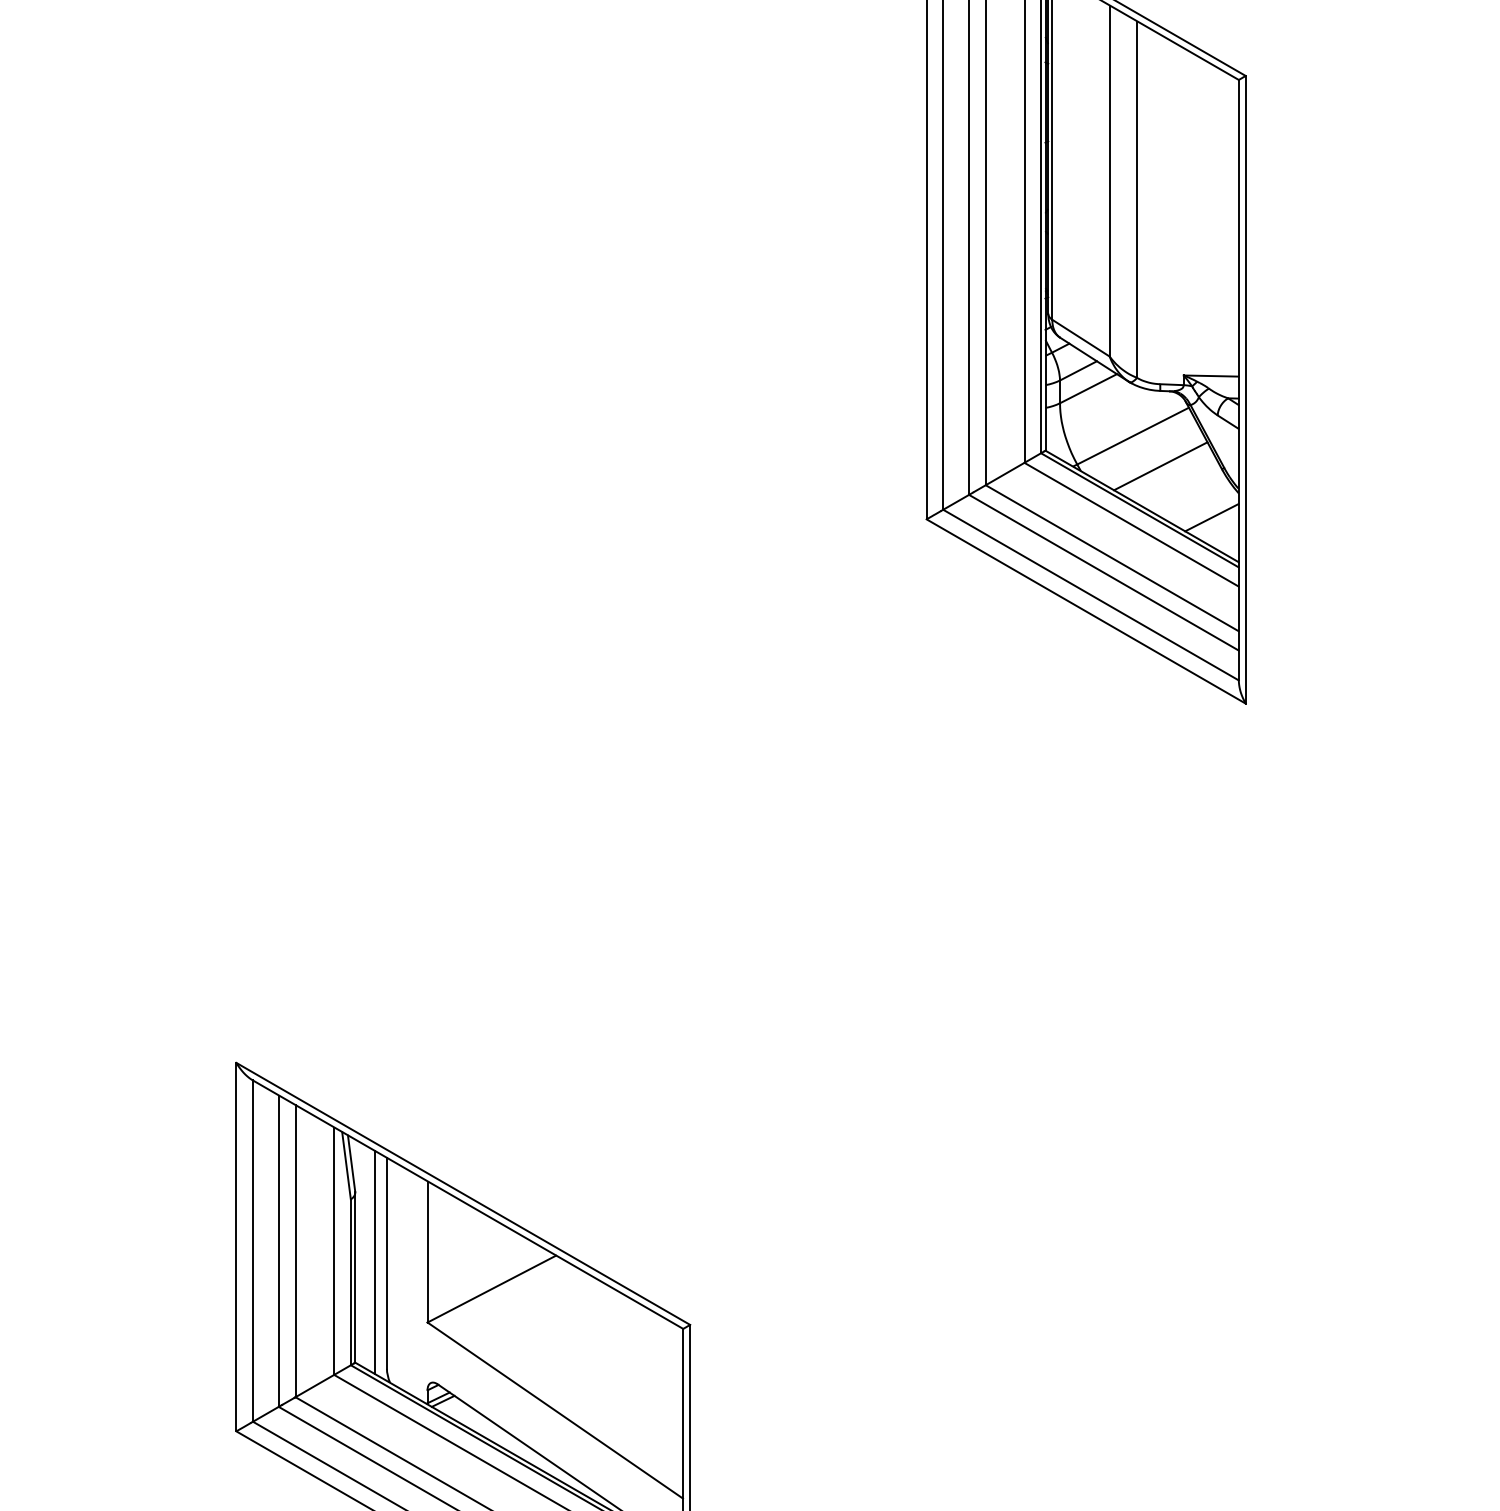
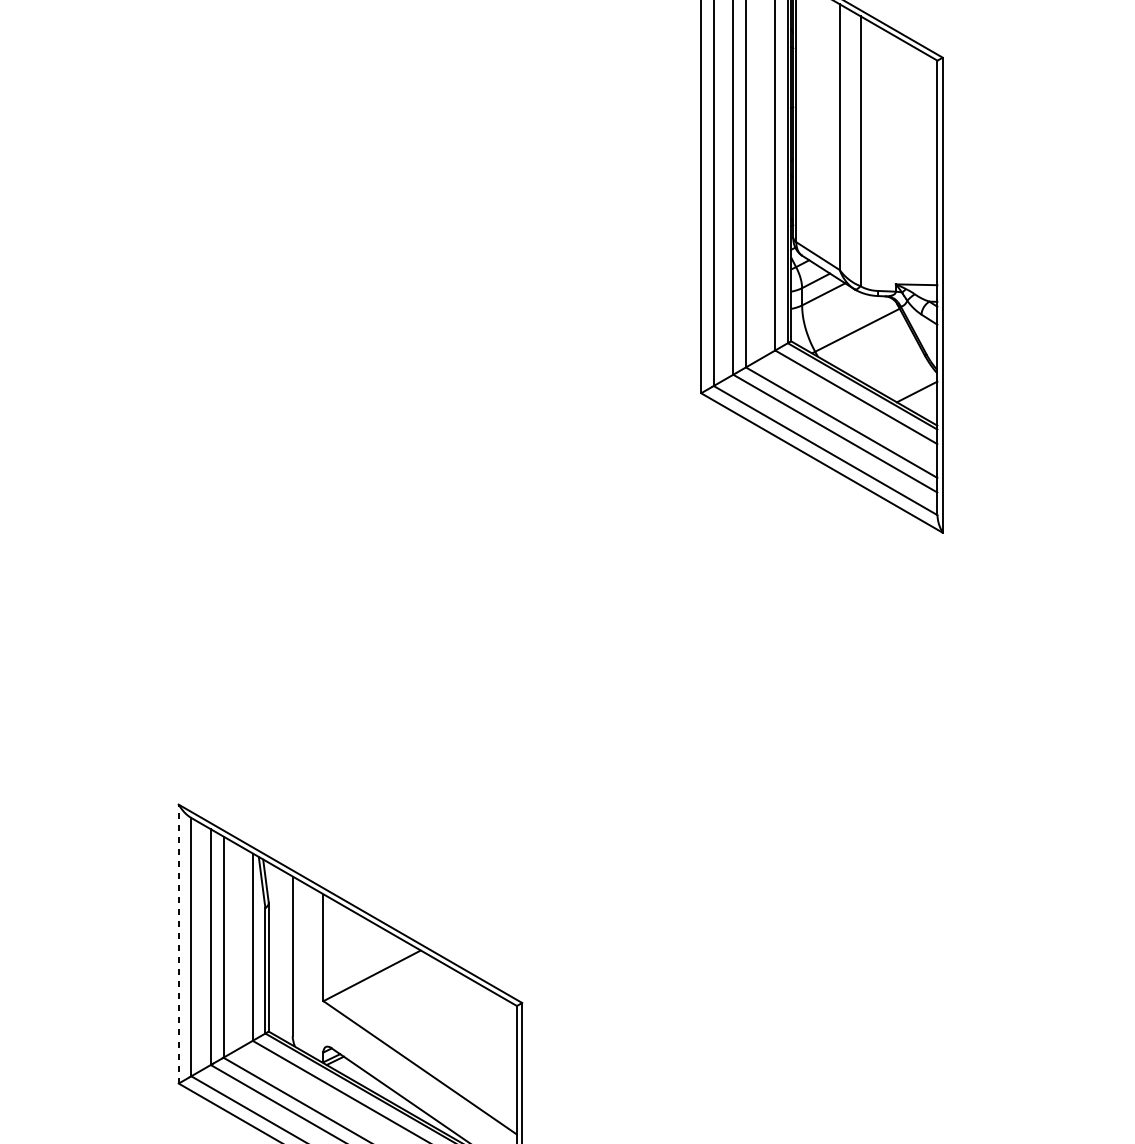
line: (1160, 466) -> (878, 353), removed
line: (236, 1246) -> (178, 943), solid -> dashed
line: (374, 1261) -> (283, 954), removed

